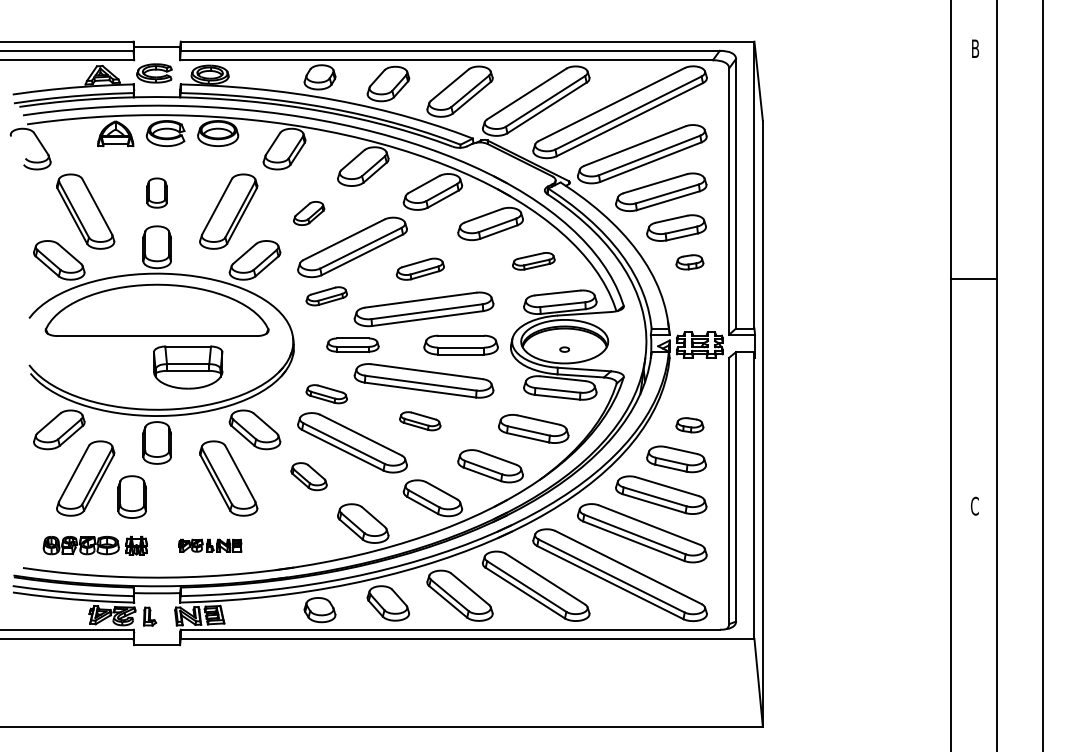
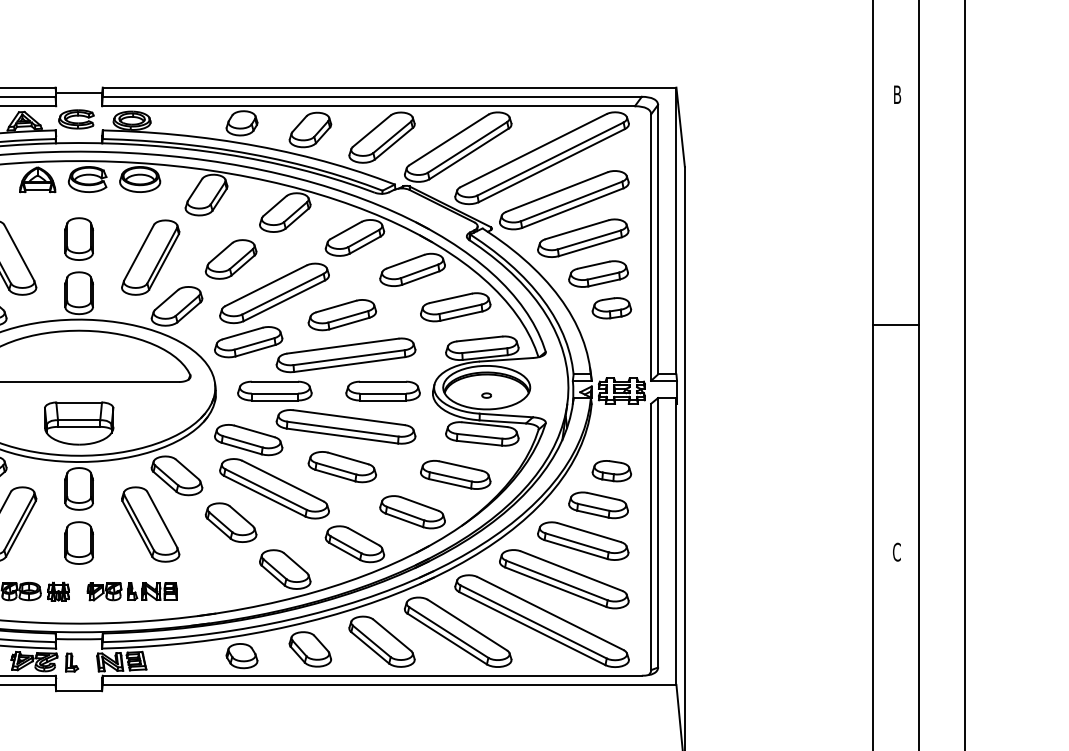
part: (156, 192) -> (78, 238), size x1.43
part: (308, 213) -> (230, 259), size x1.67
part: (533, 261) -> (455, 307), size x1.67
part: (689, 262) -> (611, 308), size x1.43
part: (420, 269) -> (342, 315), size x1.43
part: (326, 296) -> (248, 342), size x1.67
part: (352, 344) -> (274, 390), size x1.43
part: (188, 367) -> (79, 423), moved
part: (326, 394) -> (248, 440), size x1.67
part: (419, 421) -> (341, 467), size x1.67
part: (689, 425) -> (611, 471), size x1.43
part: (308, 476) -> (230, 522), size x1.43
part: (131, 496) -> (78, 542), moved
part: (209, 545) -> (131, 591), size x1.43

